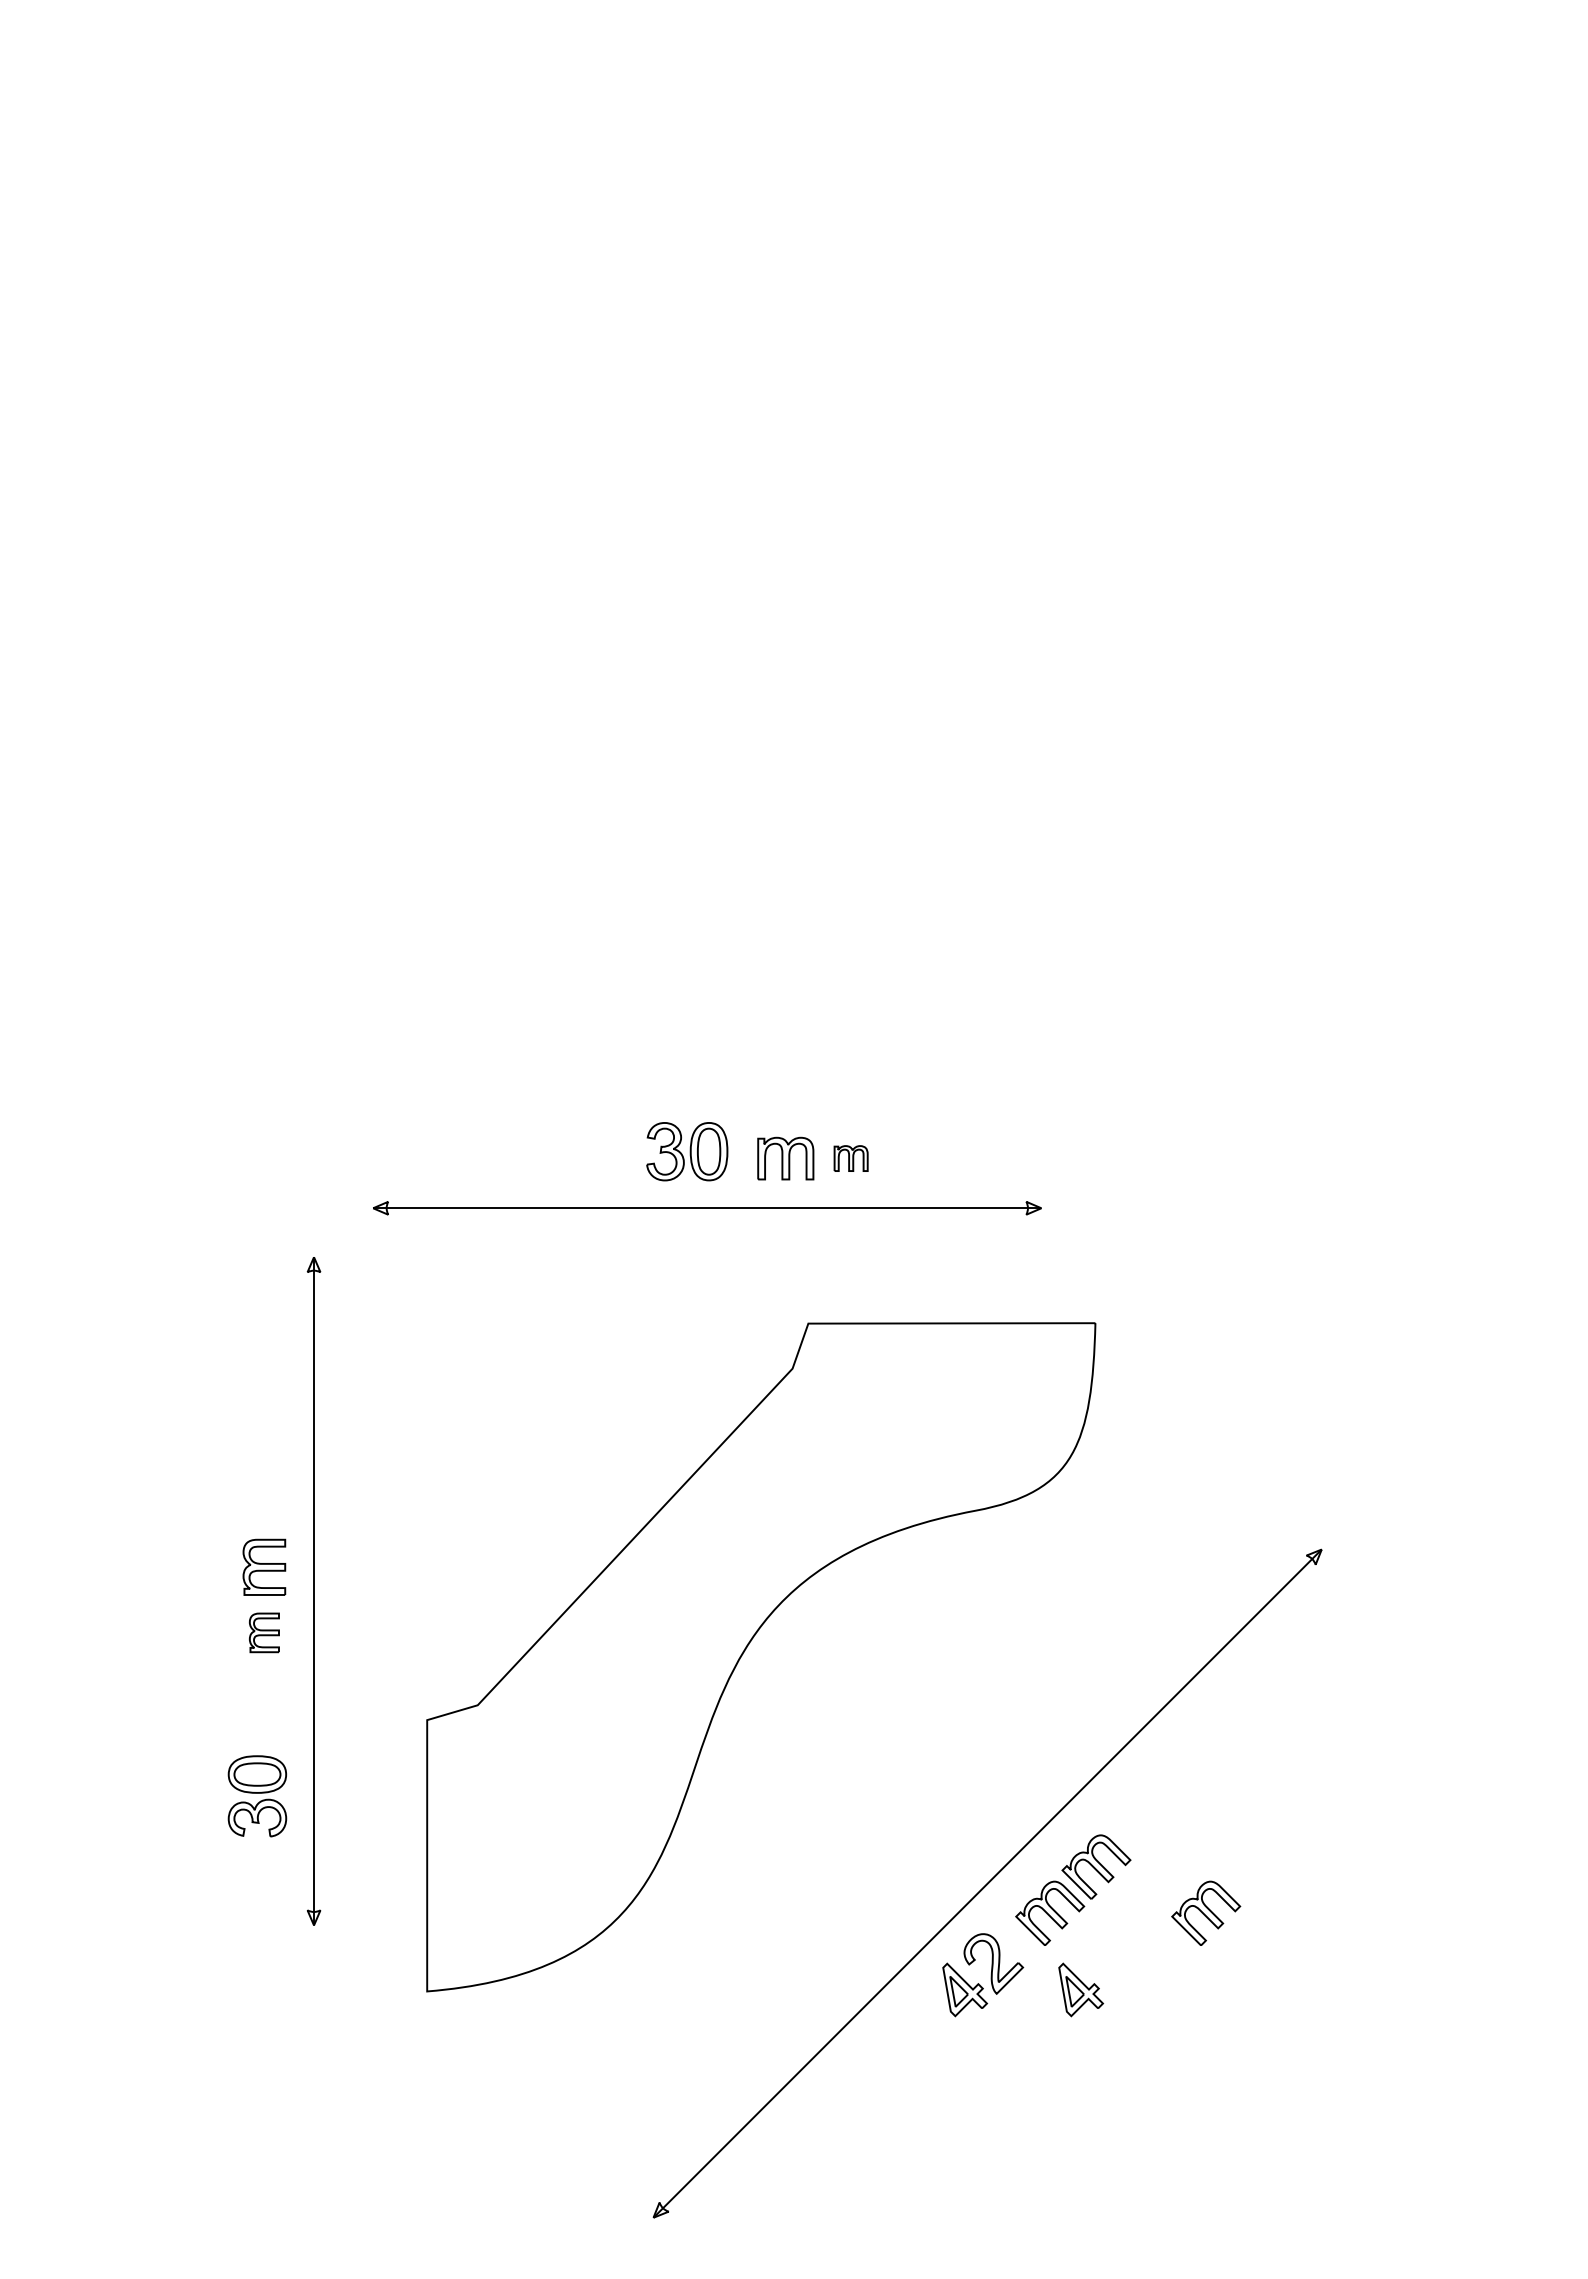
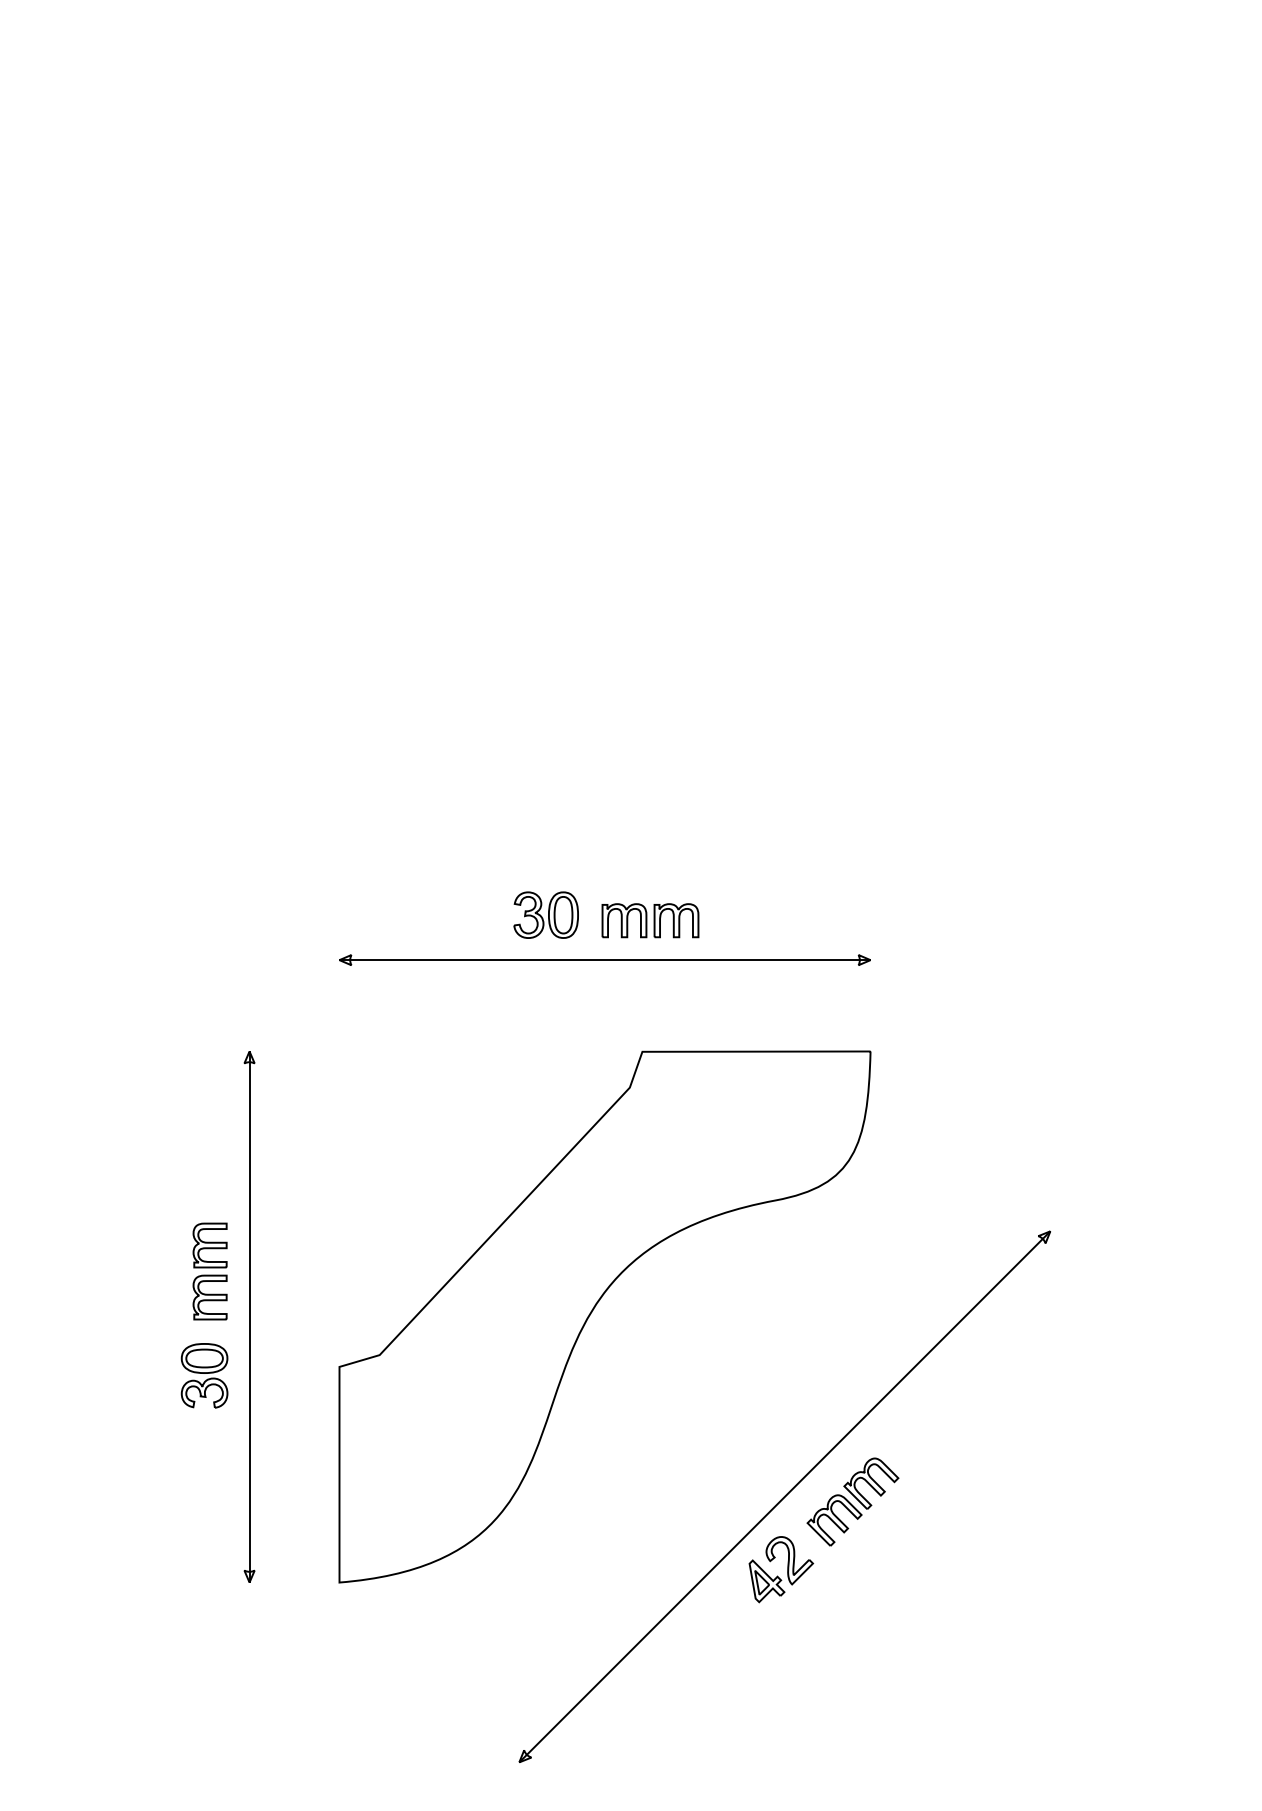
part: (850, 1158) -> (675, 920), size x1.67
part: (707, 1208) -> (605, 960), moved
part: (313, 1591) -> (249, 1317), moved
part: (264, 1632) -> (210, 1297), size x1.43
part: (257, 1796) -> (204, 1375), moved
part: (1206, 1912) -> (958, 1519), removed
part: (1081, 1989) -> (859, 1580), removed

